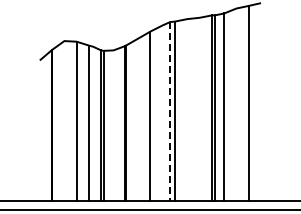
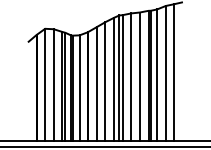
line: (236, 104) -> (165, 73), added
line: (199, 109) -> (139, 76), added
line: (187, 110) -> (131, 77), added
line: (170, 111) -> (119, 78), dashed -> solid
line: (162, 113) -> (113, 79), added
line: (138, 119) -> (97, 83), added
line: (64, 121) -> (45, 85), added
line: (93, 123) -> (65, 86), added
line: (113, 125) -> (79, 87), added

